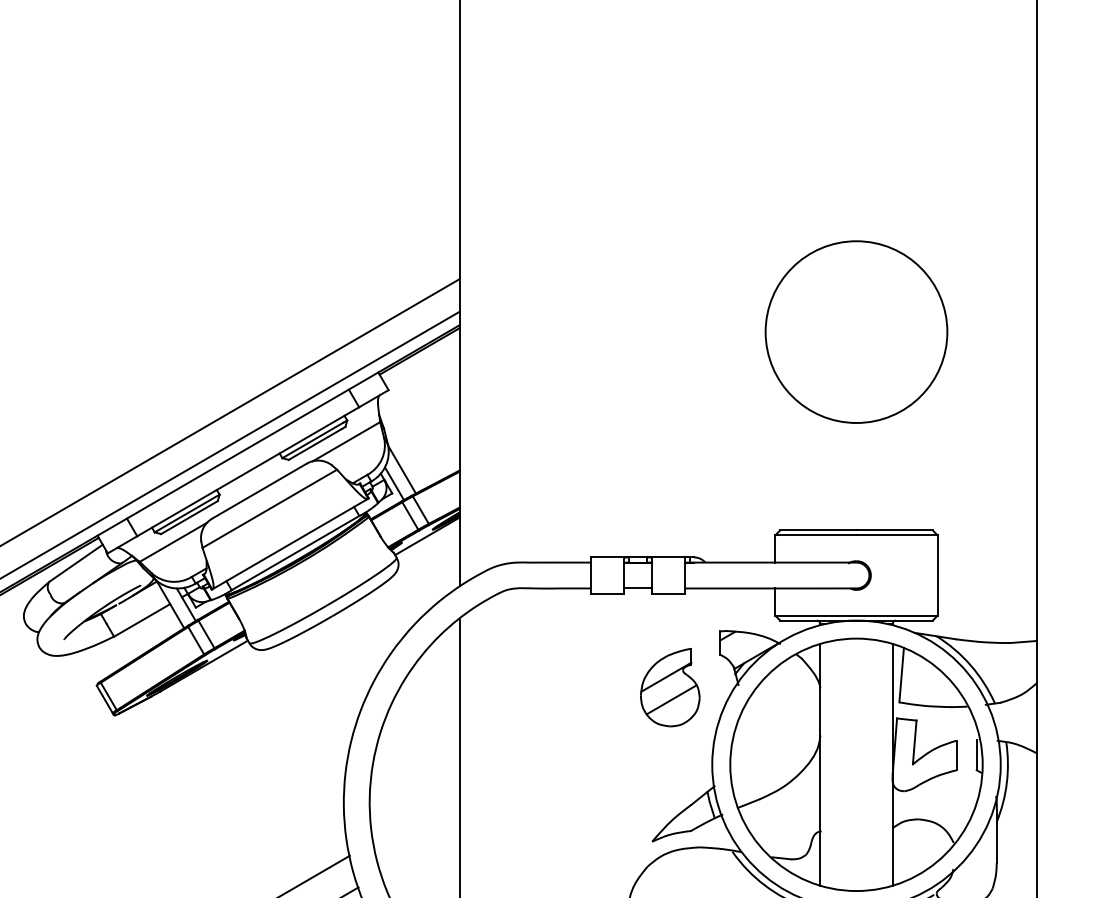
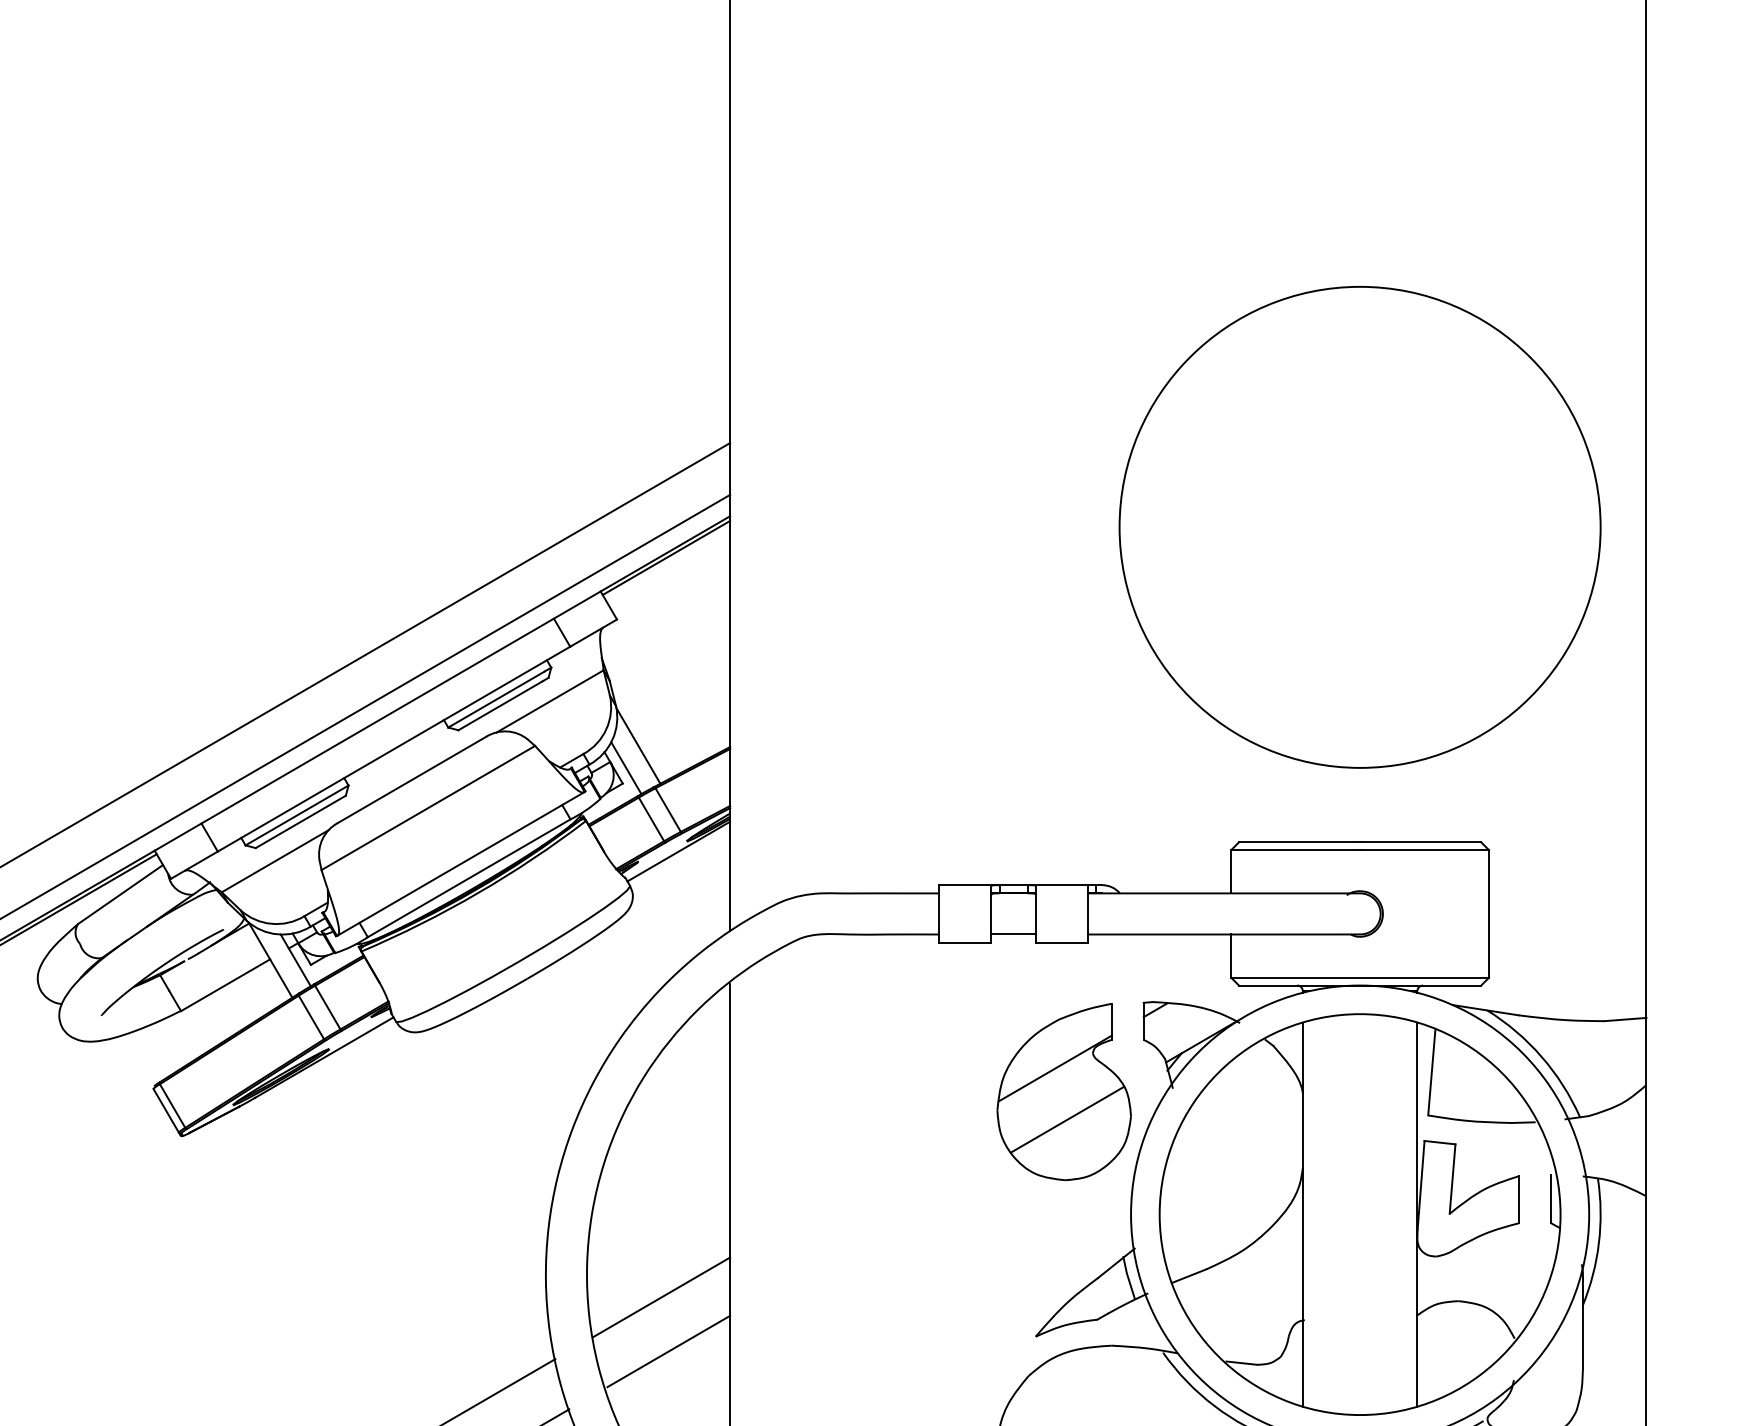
circle: (856, 331) -> (1360, 526), size x1.67
part: (670, 687) -> (1064, 1091), size x1.43
line: (416, 816) -> (661, 1296), added
line: (420, 850) -> (667, 1350), added

